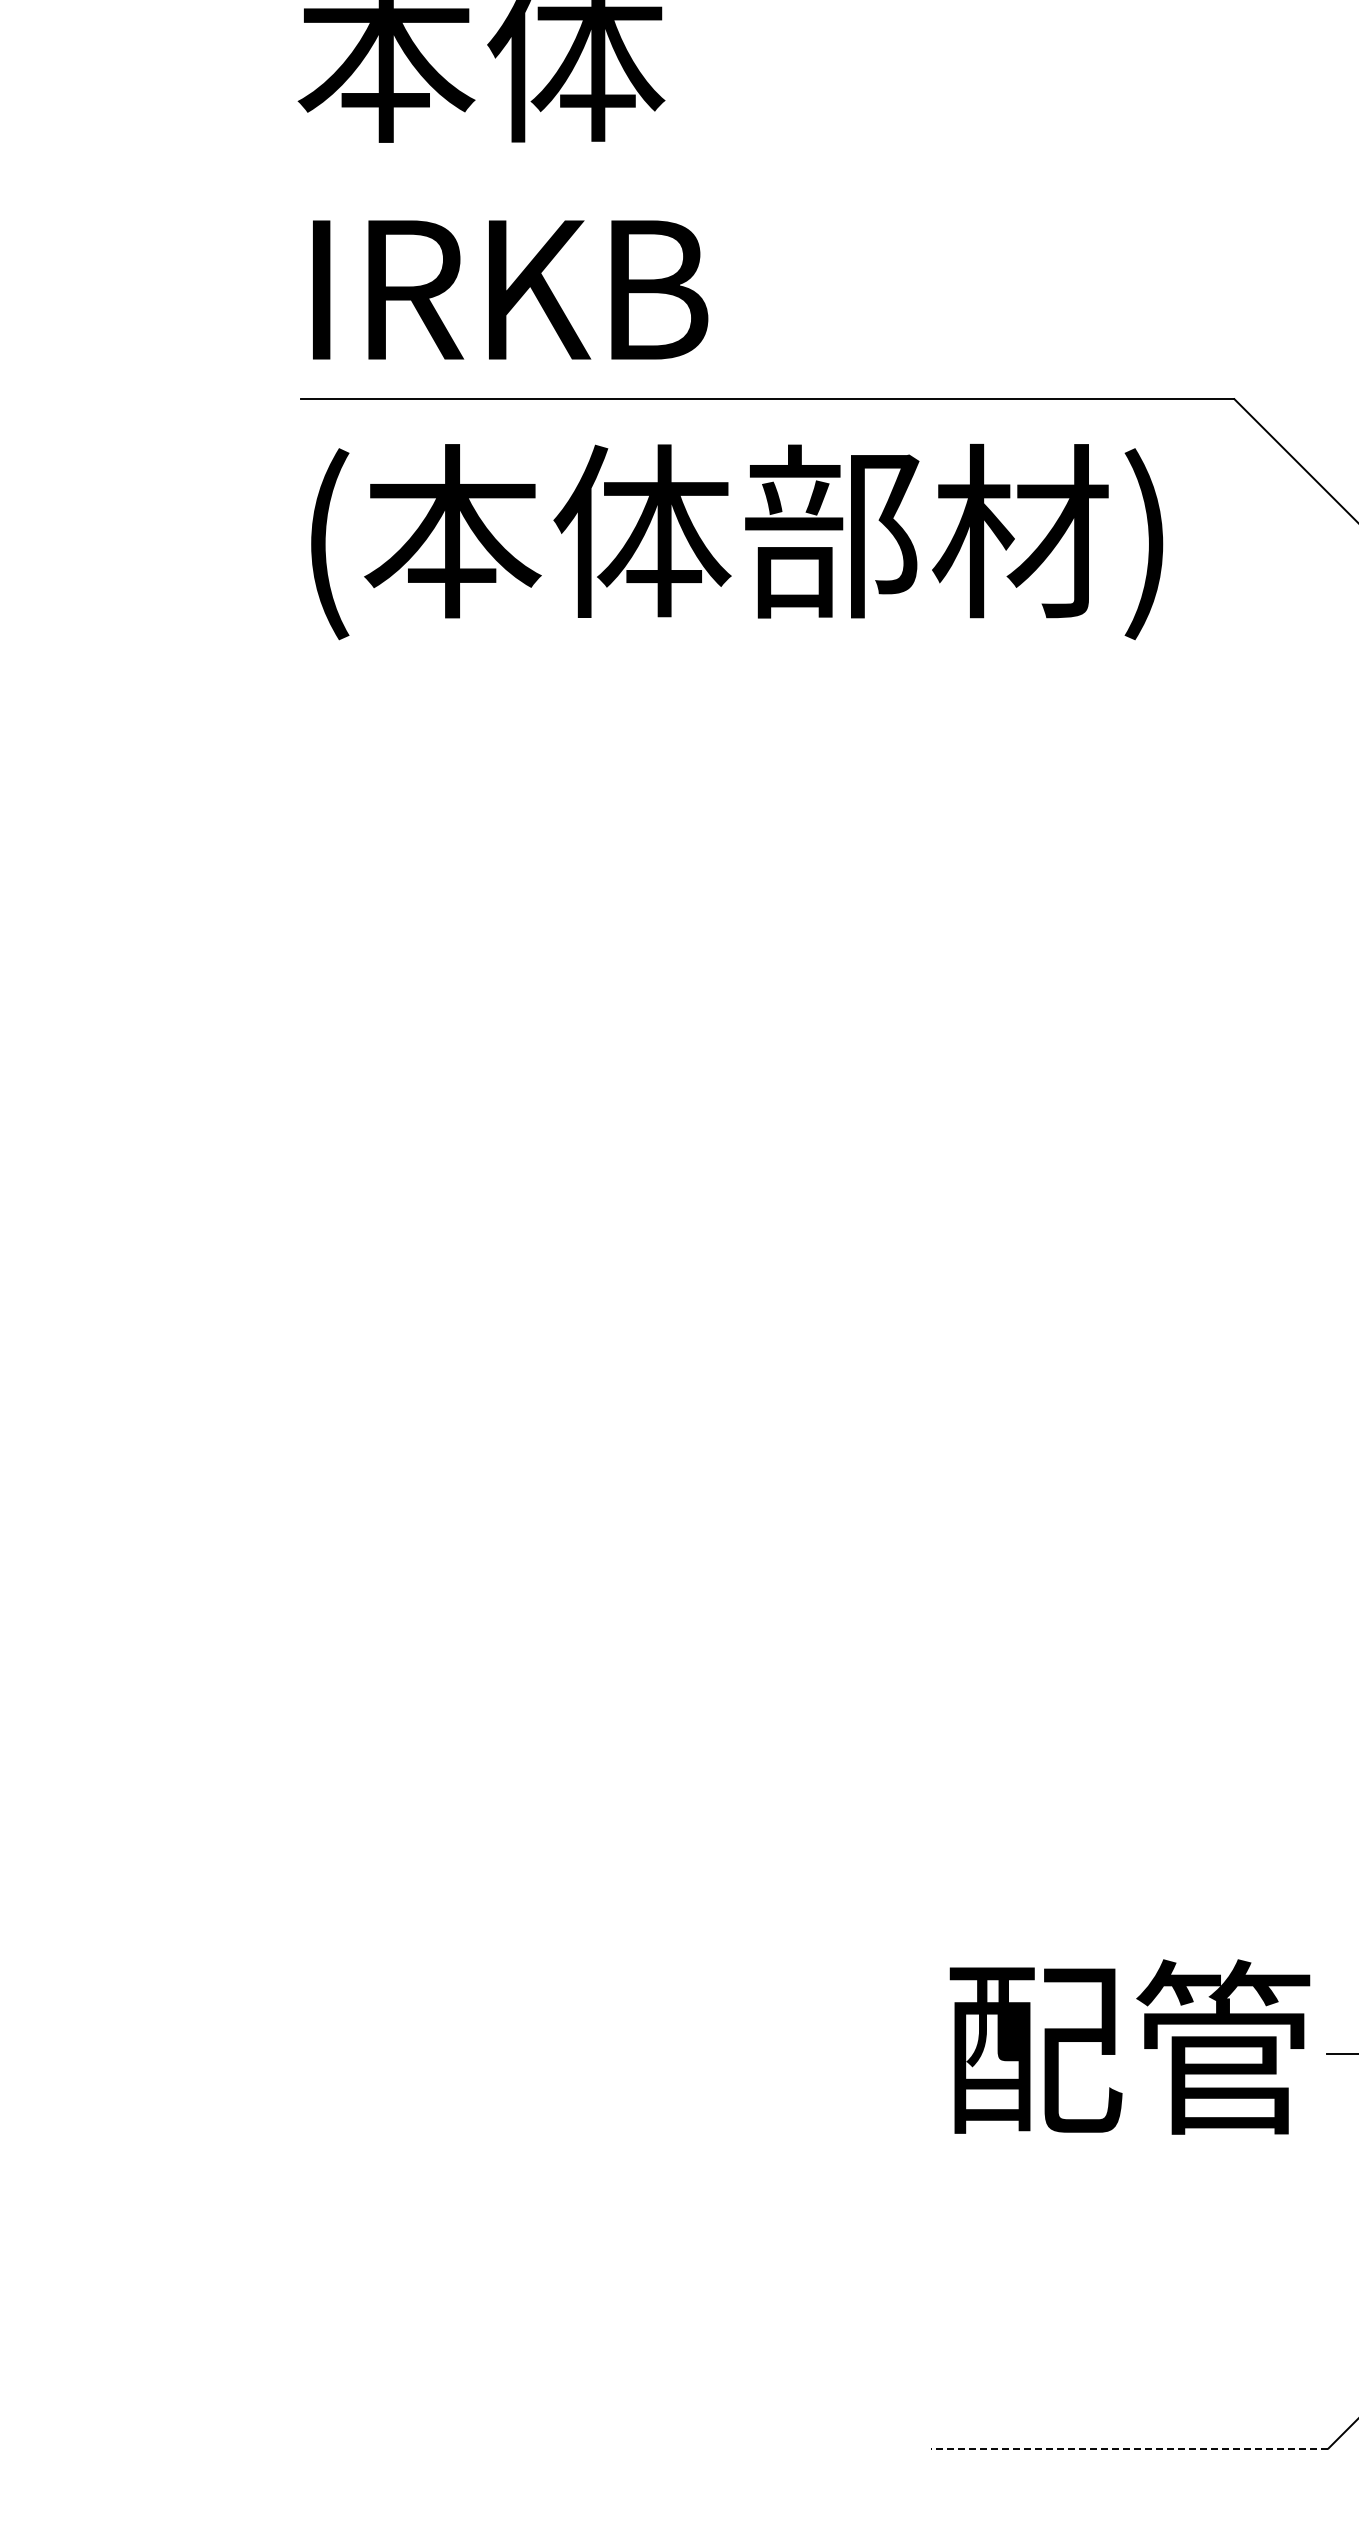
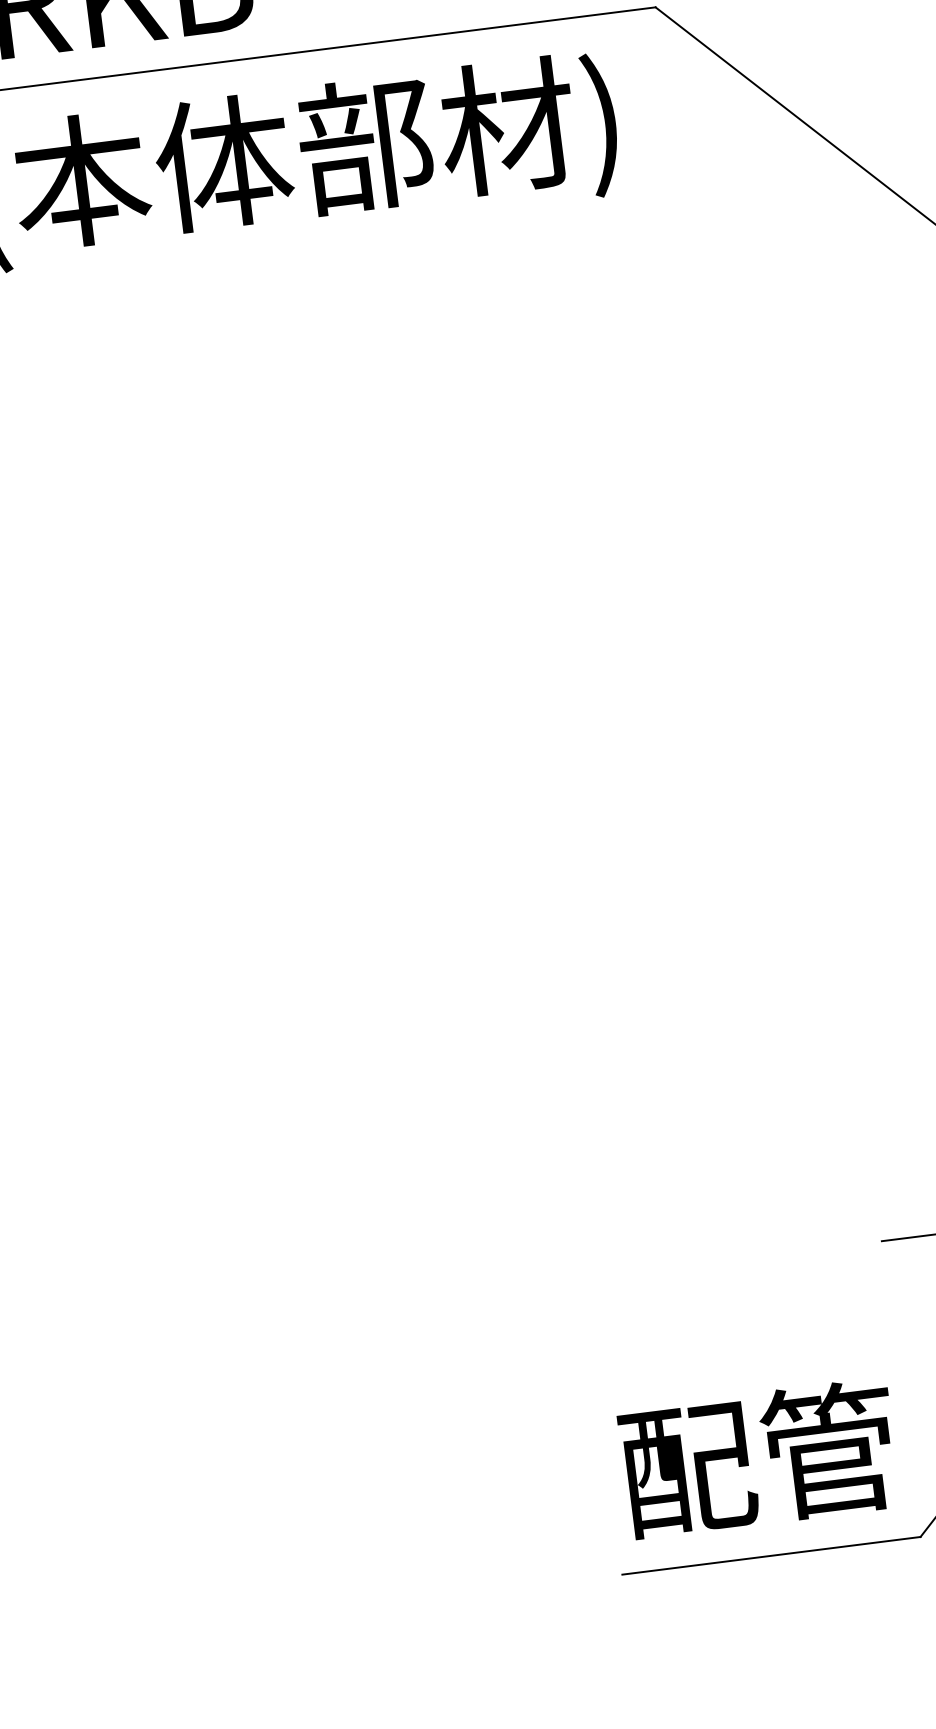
text: (1129, 2046) -> (758, 1458), moved
line: (1129, 2448) -> (771, 1555), dashed -> solid

